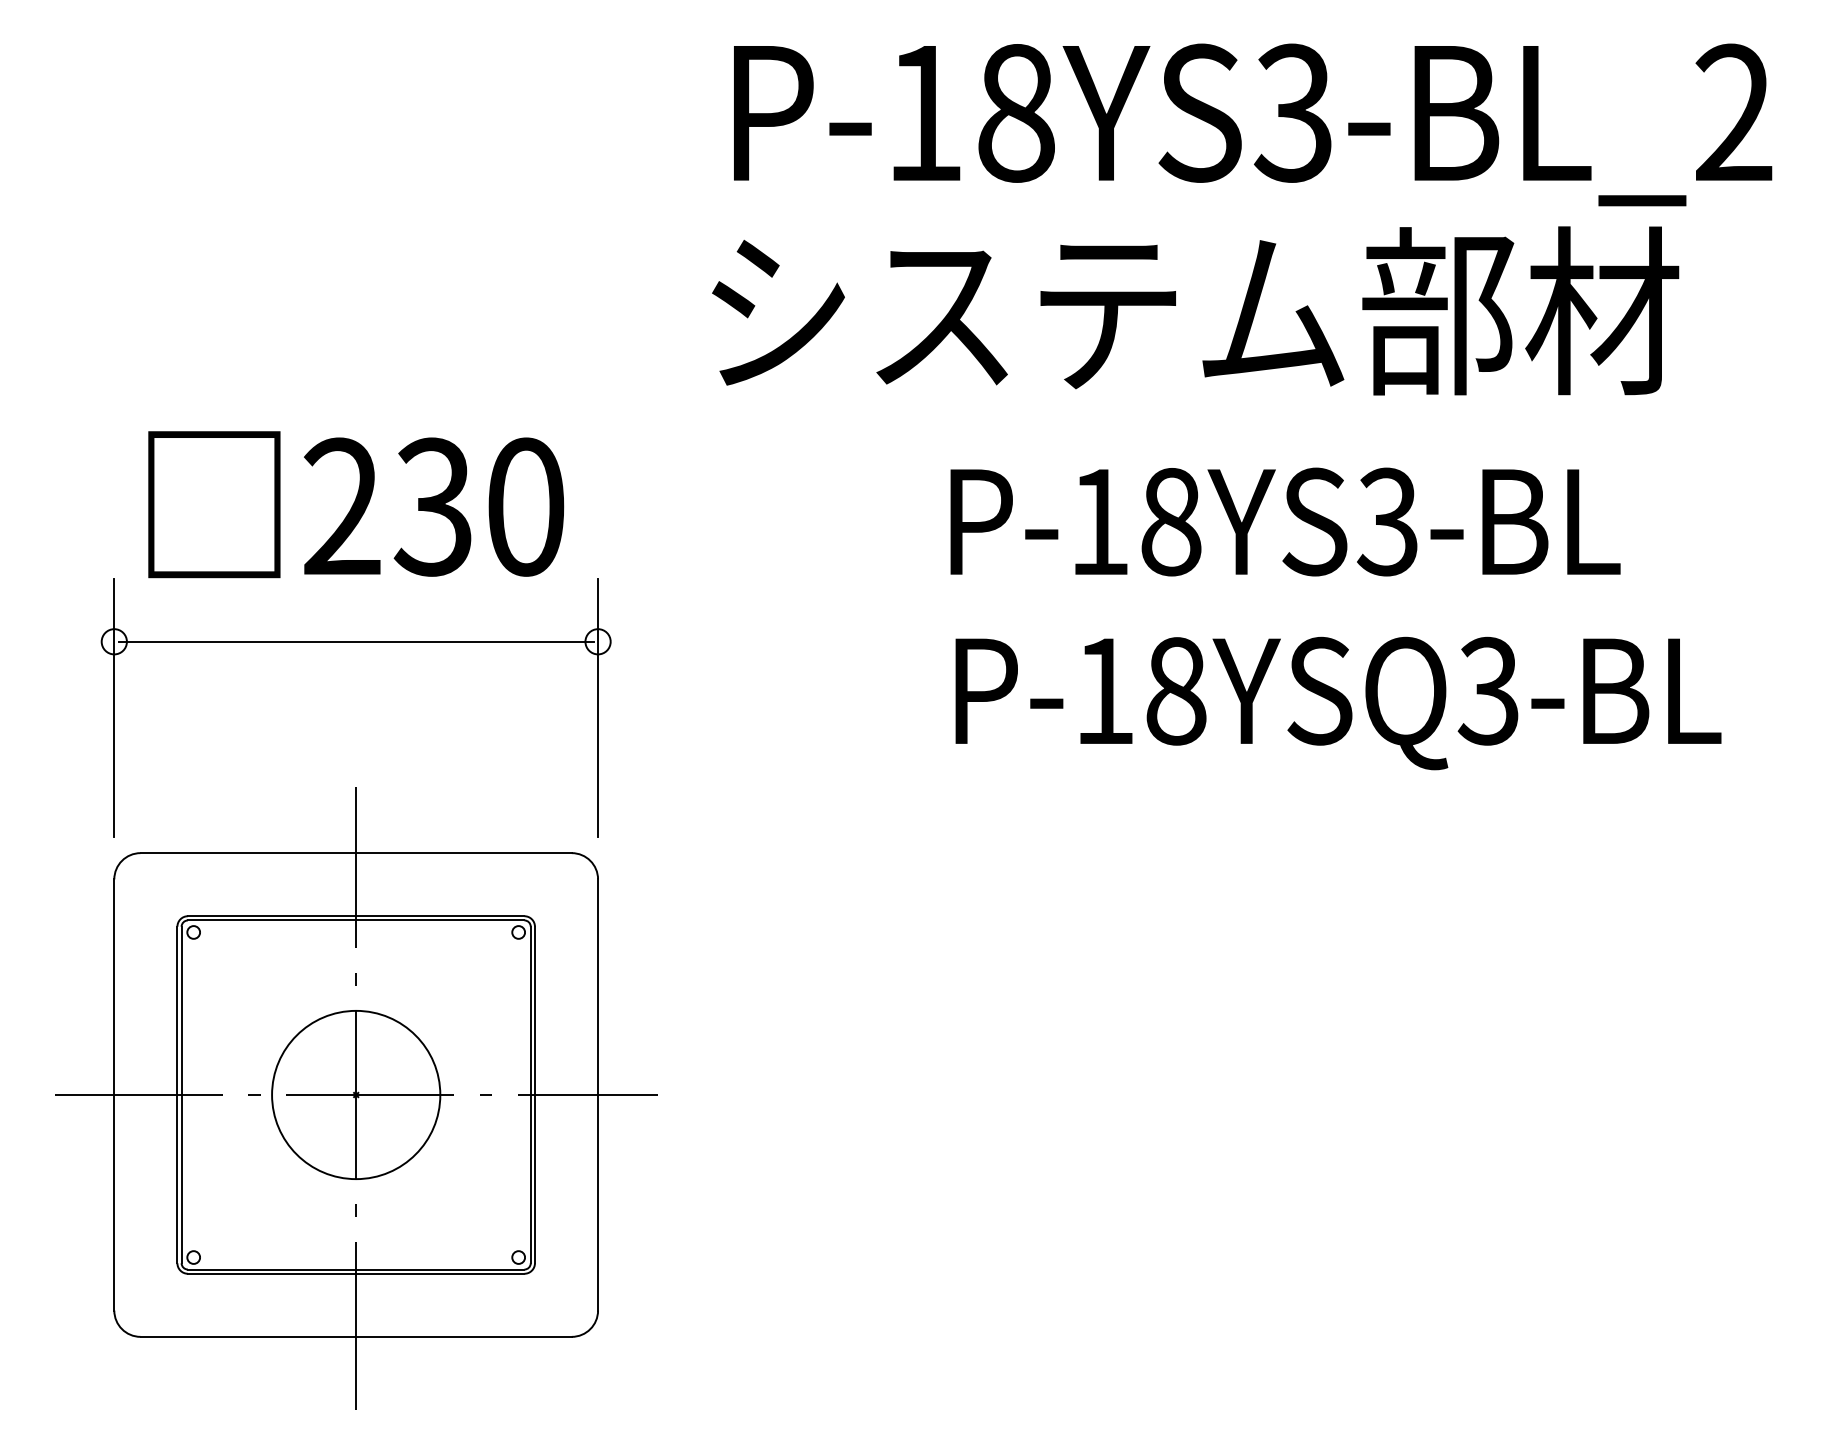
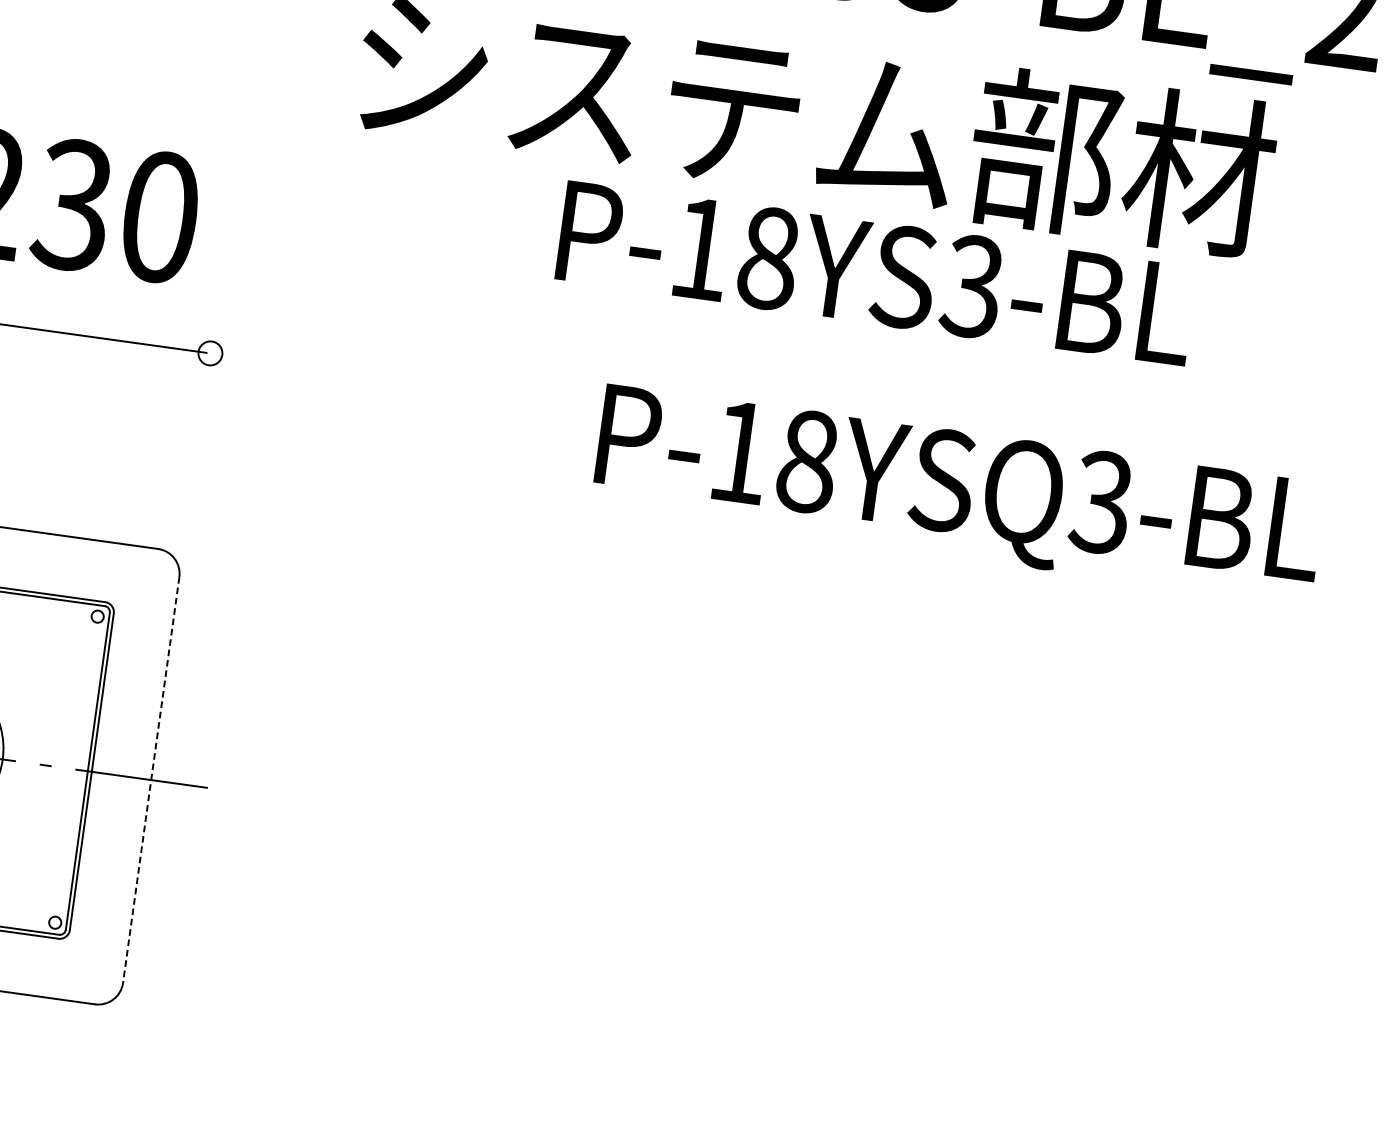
text: (1285, 521) -> (876, 272), moved
text: (1338, 703) -> (958, 494), moved
line: (598, 707) -> (202, 415), removed
line: (598, 1095) -> (151, 780), solid -> dashed

